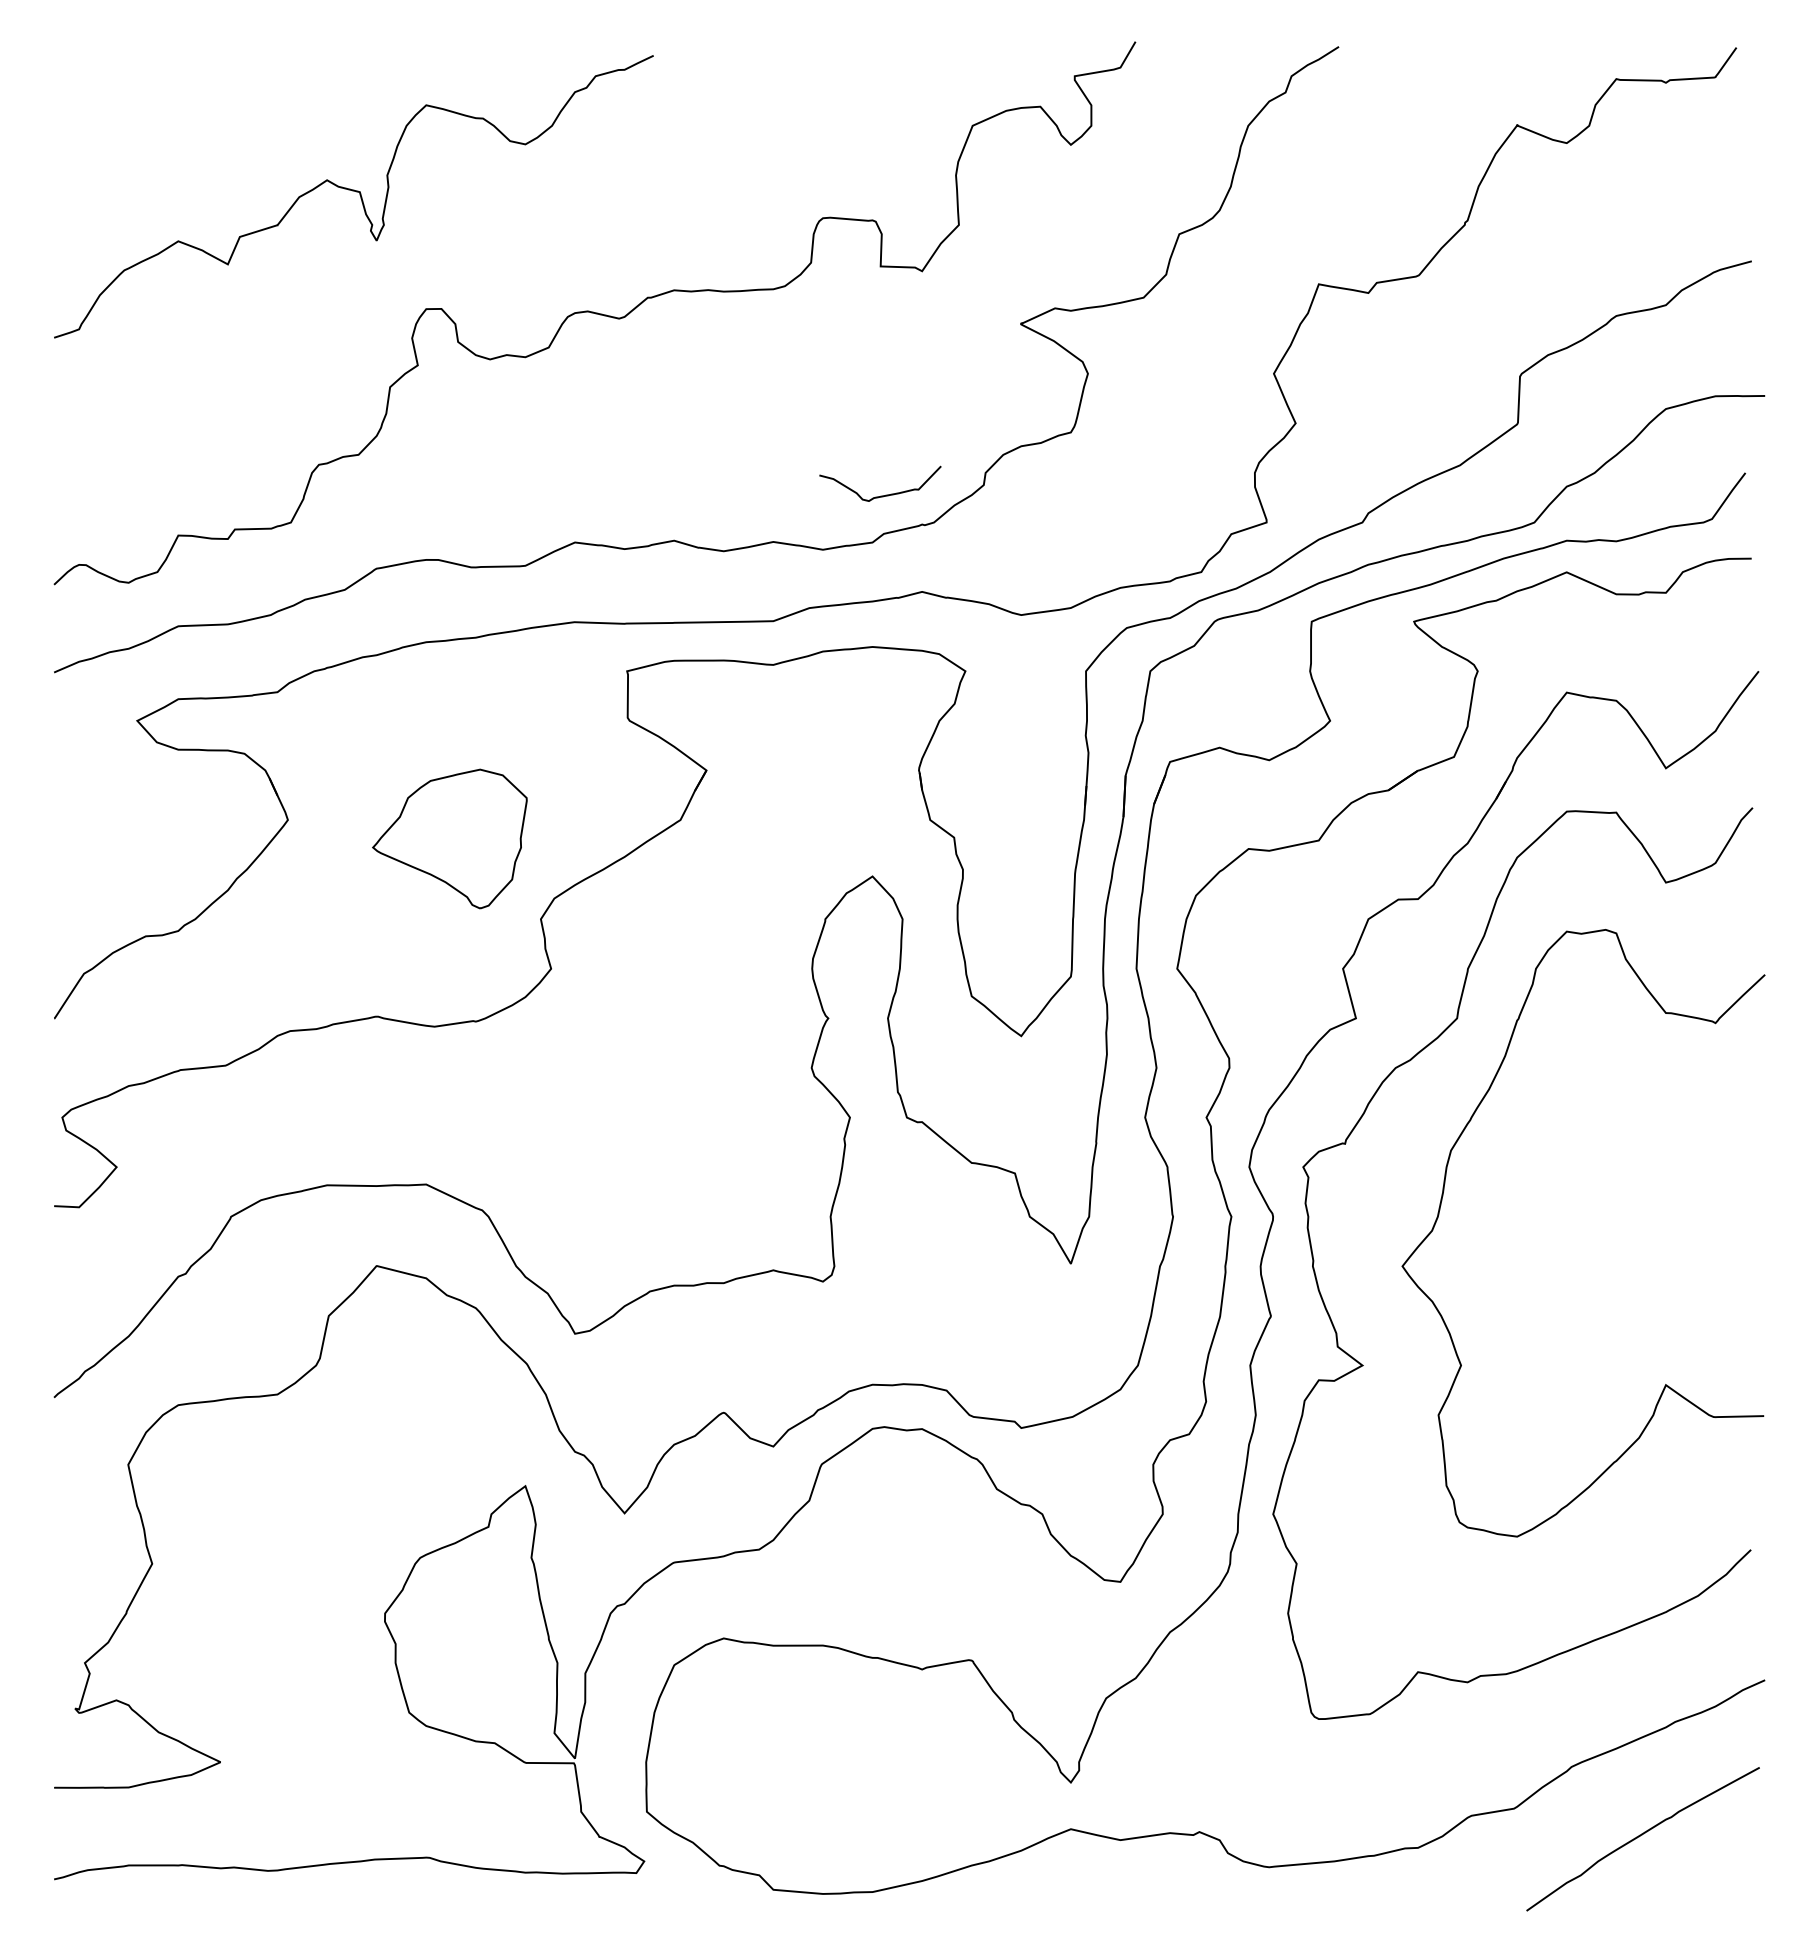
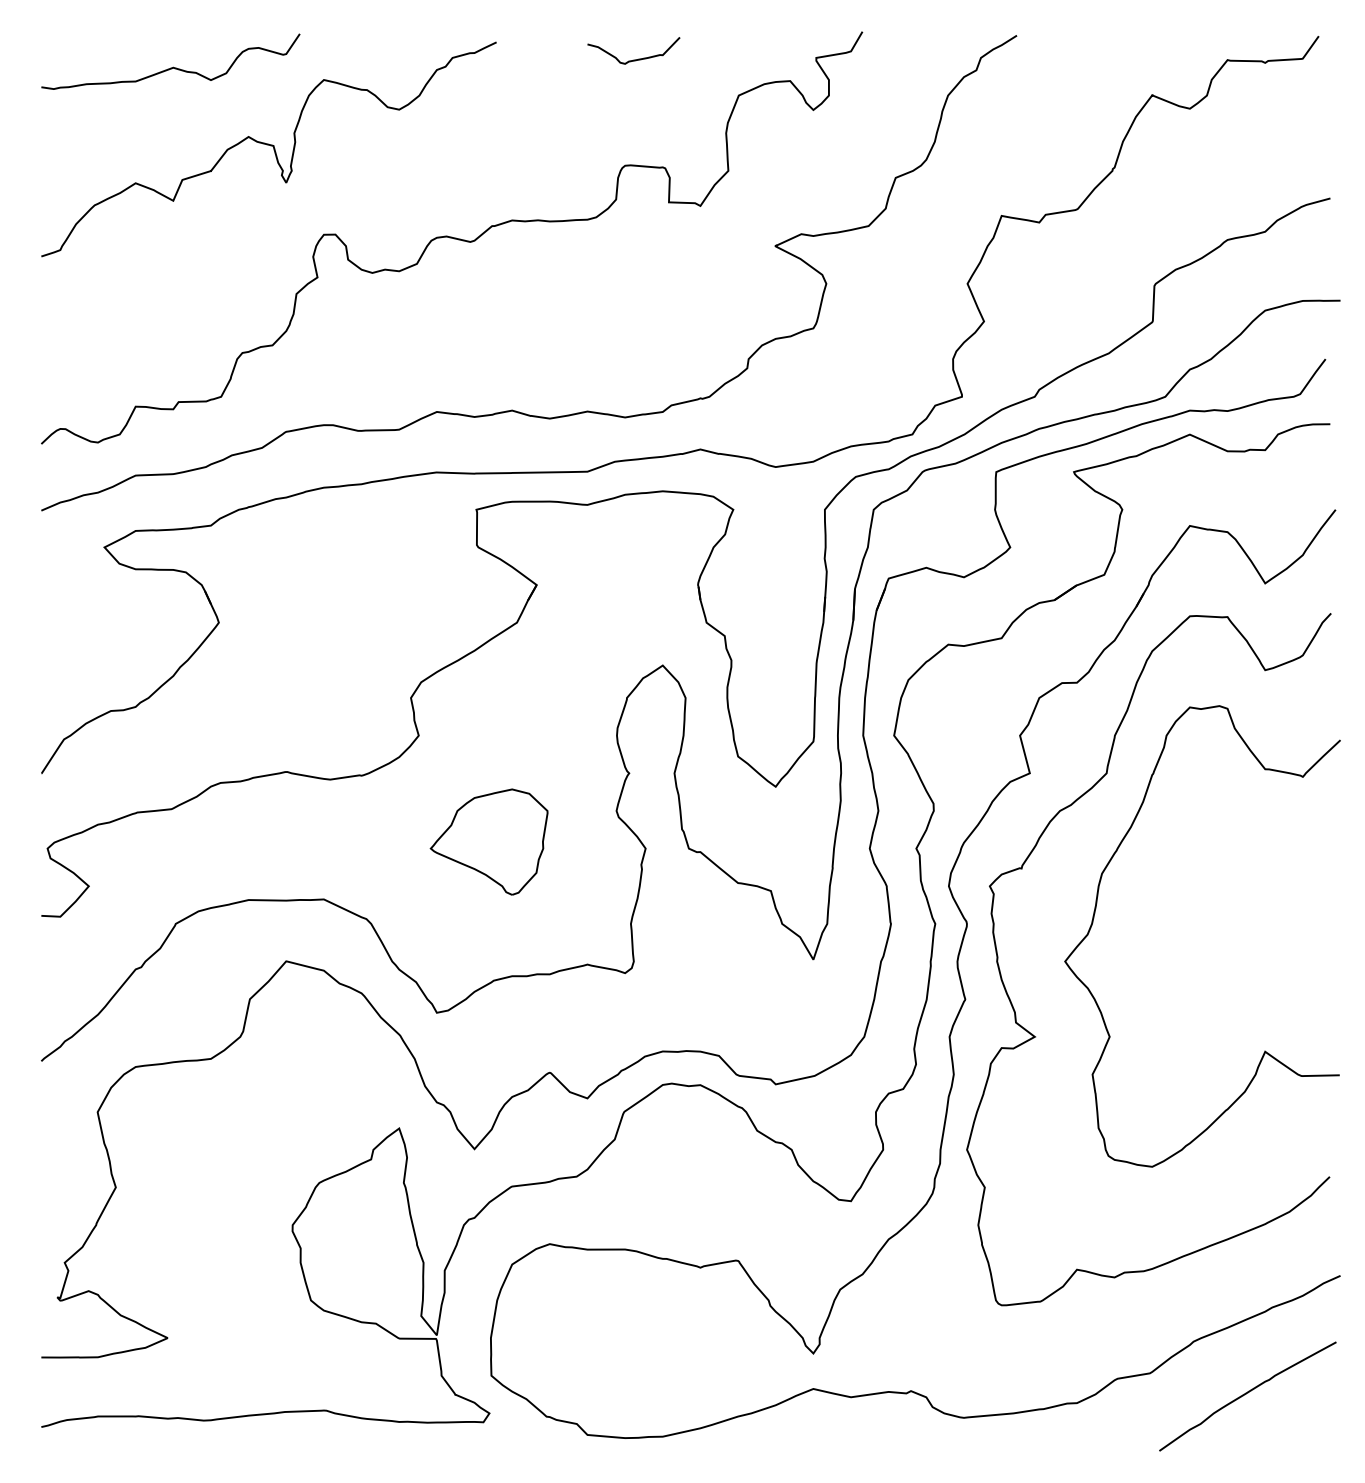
curve: (226, 88) -> (172, 67), added
curve: (880, 495) -> (633, 59), moved
part: (449, 838) -> (488, 841), moved

